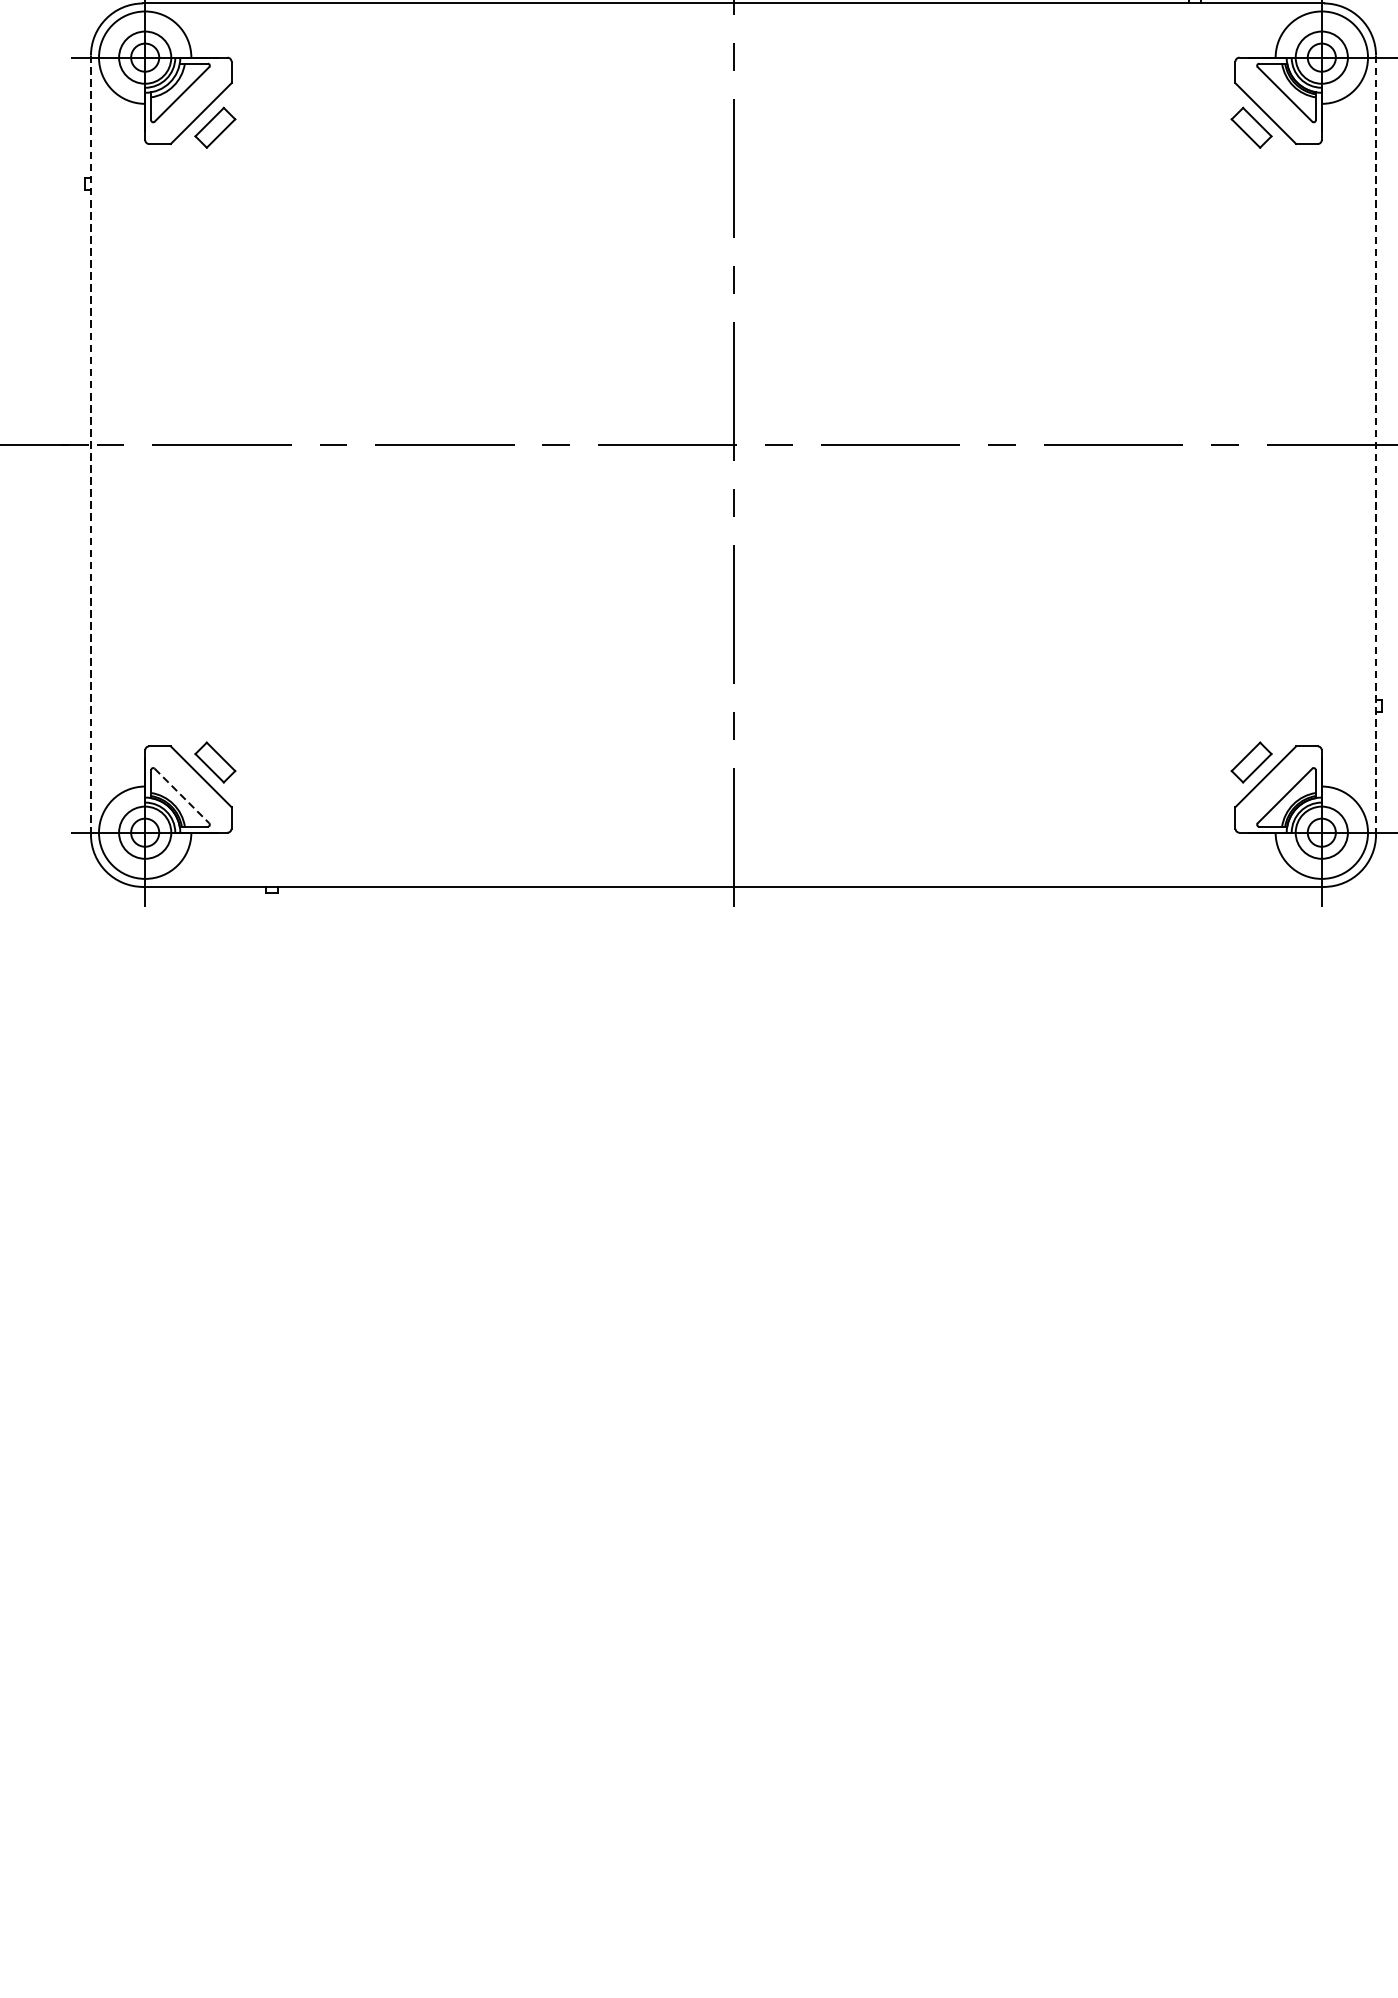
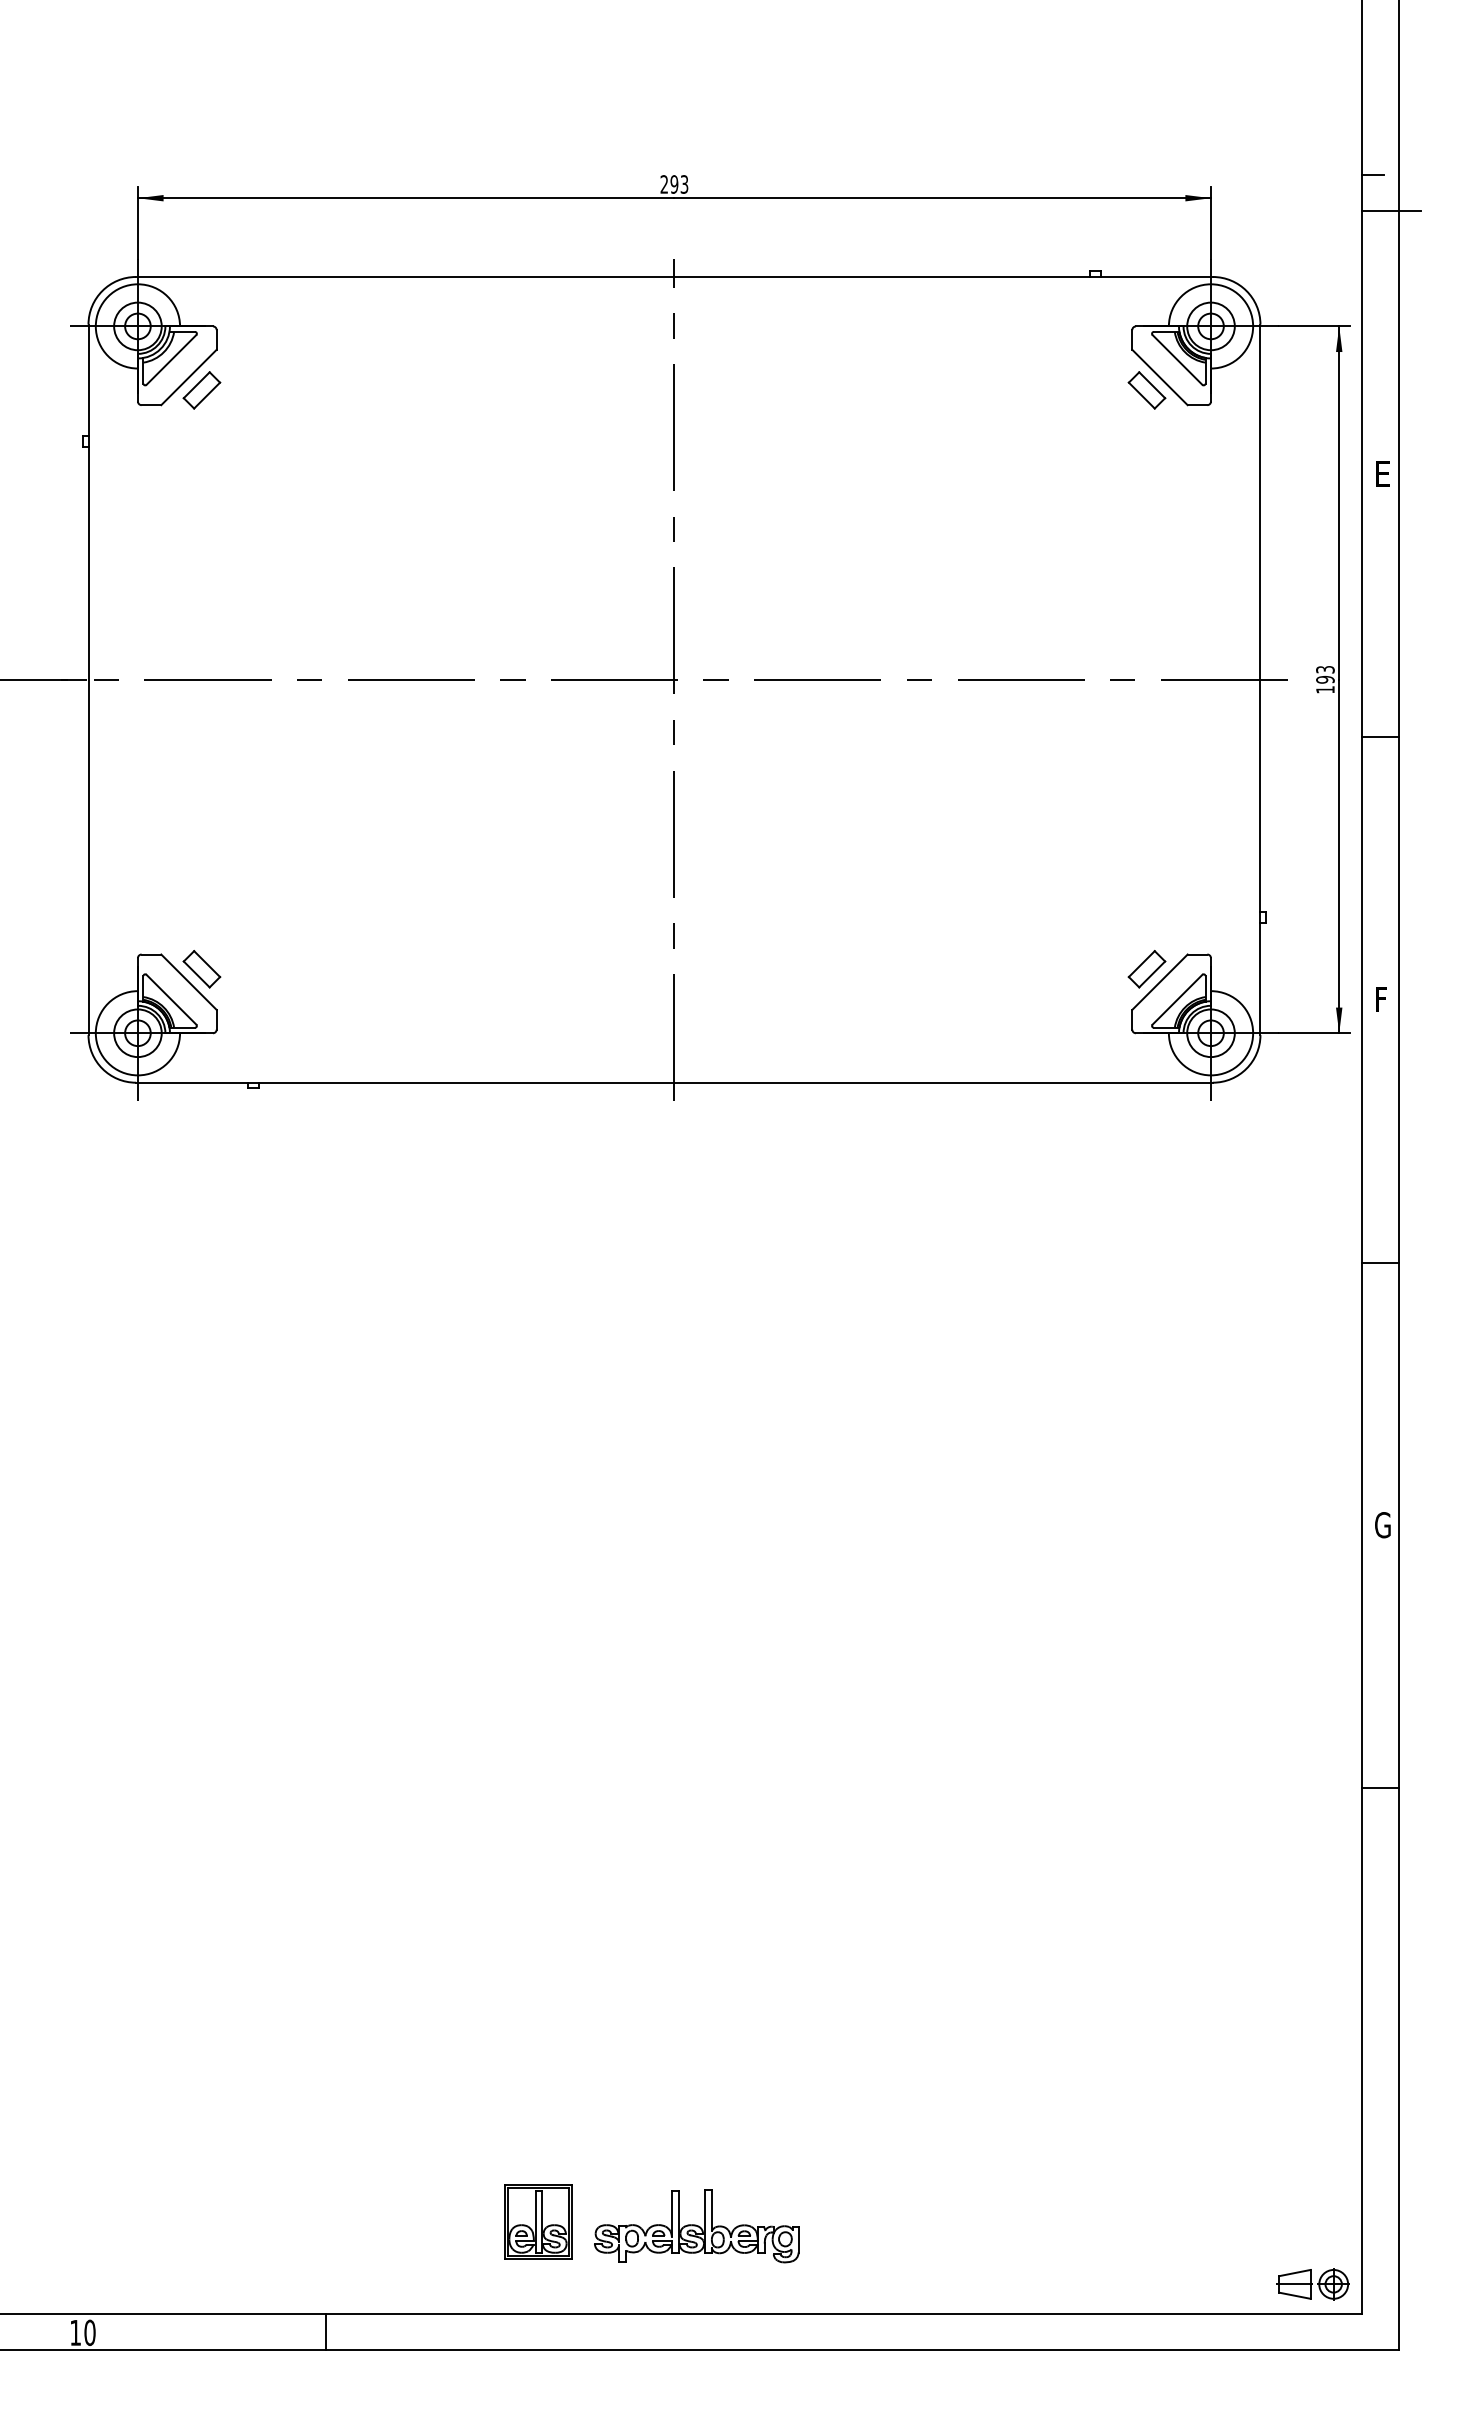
line: (90, 444) -> (88, 679), dashed -> solid
line: (1376, 445) -> (1260, 680), dashed -> solid
line: (181, 796) -> (171, 1000), dashed -> solid

